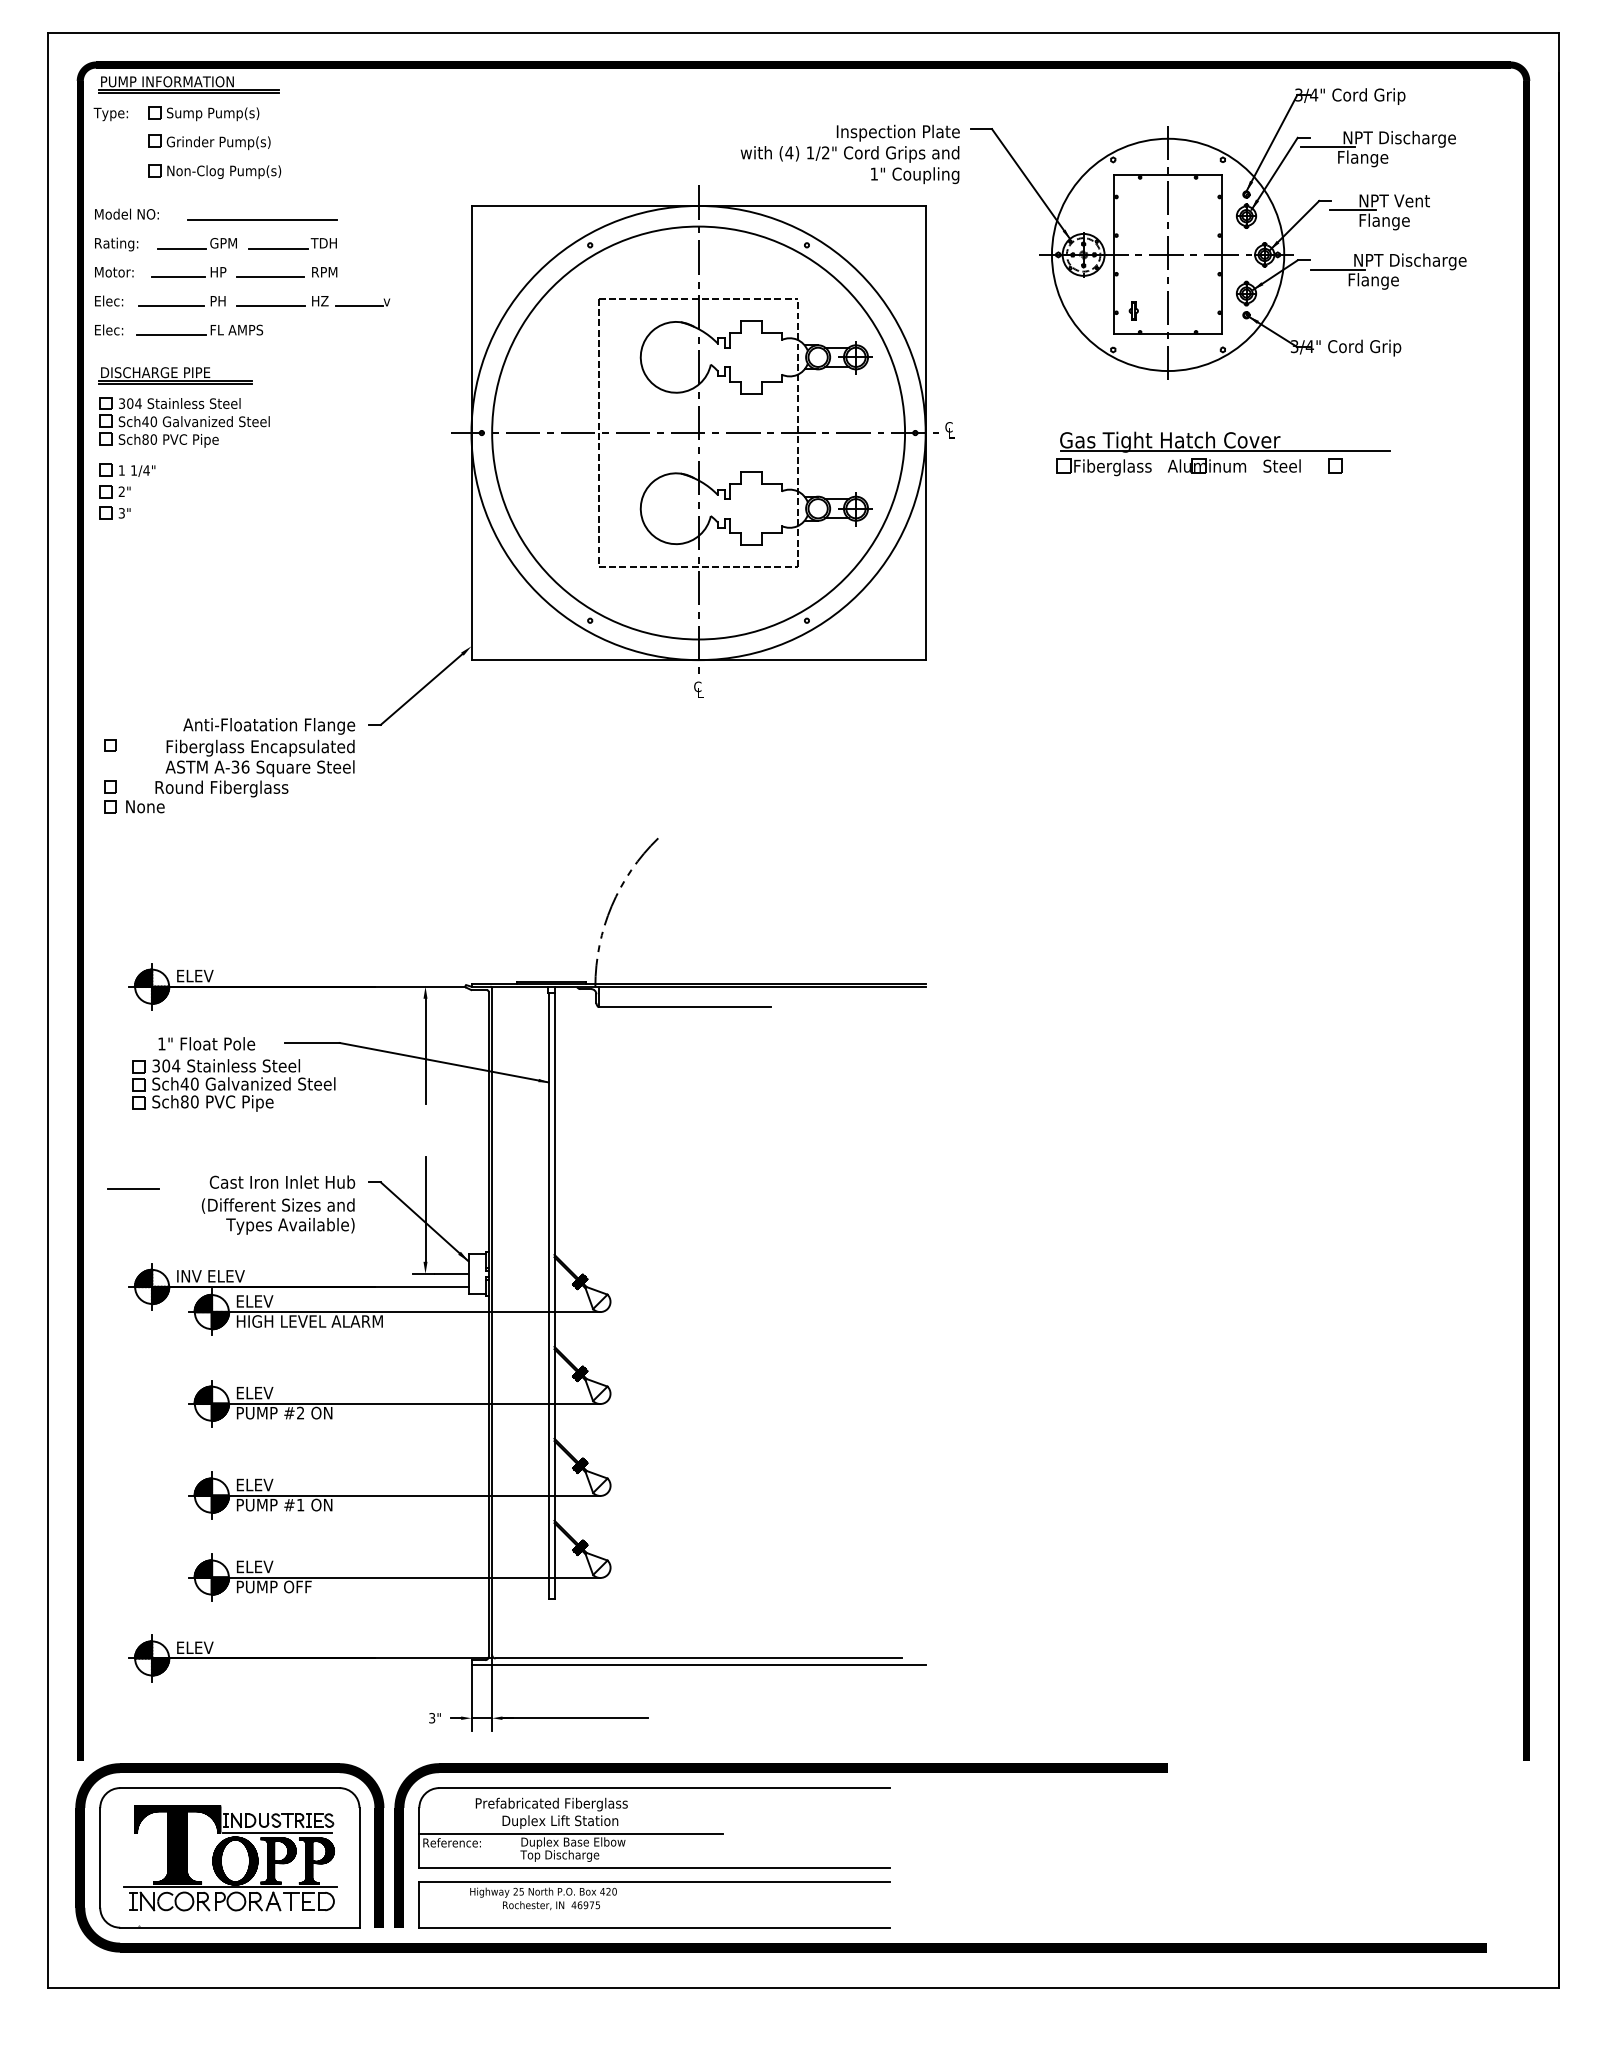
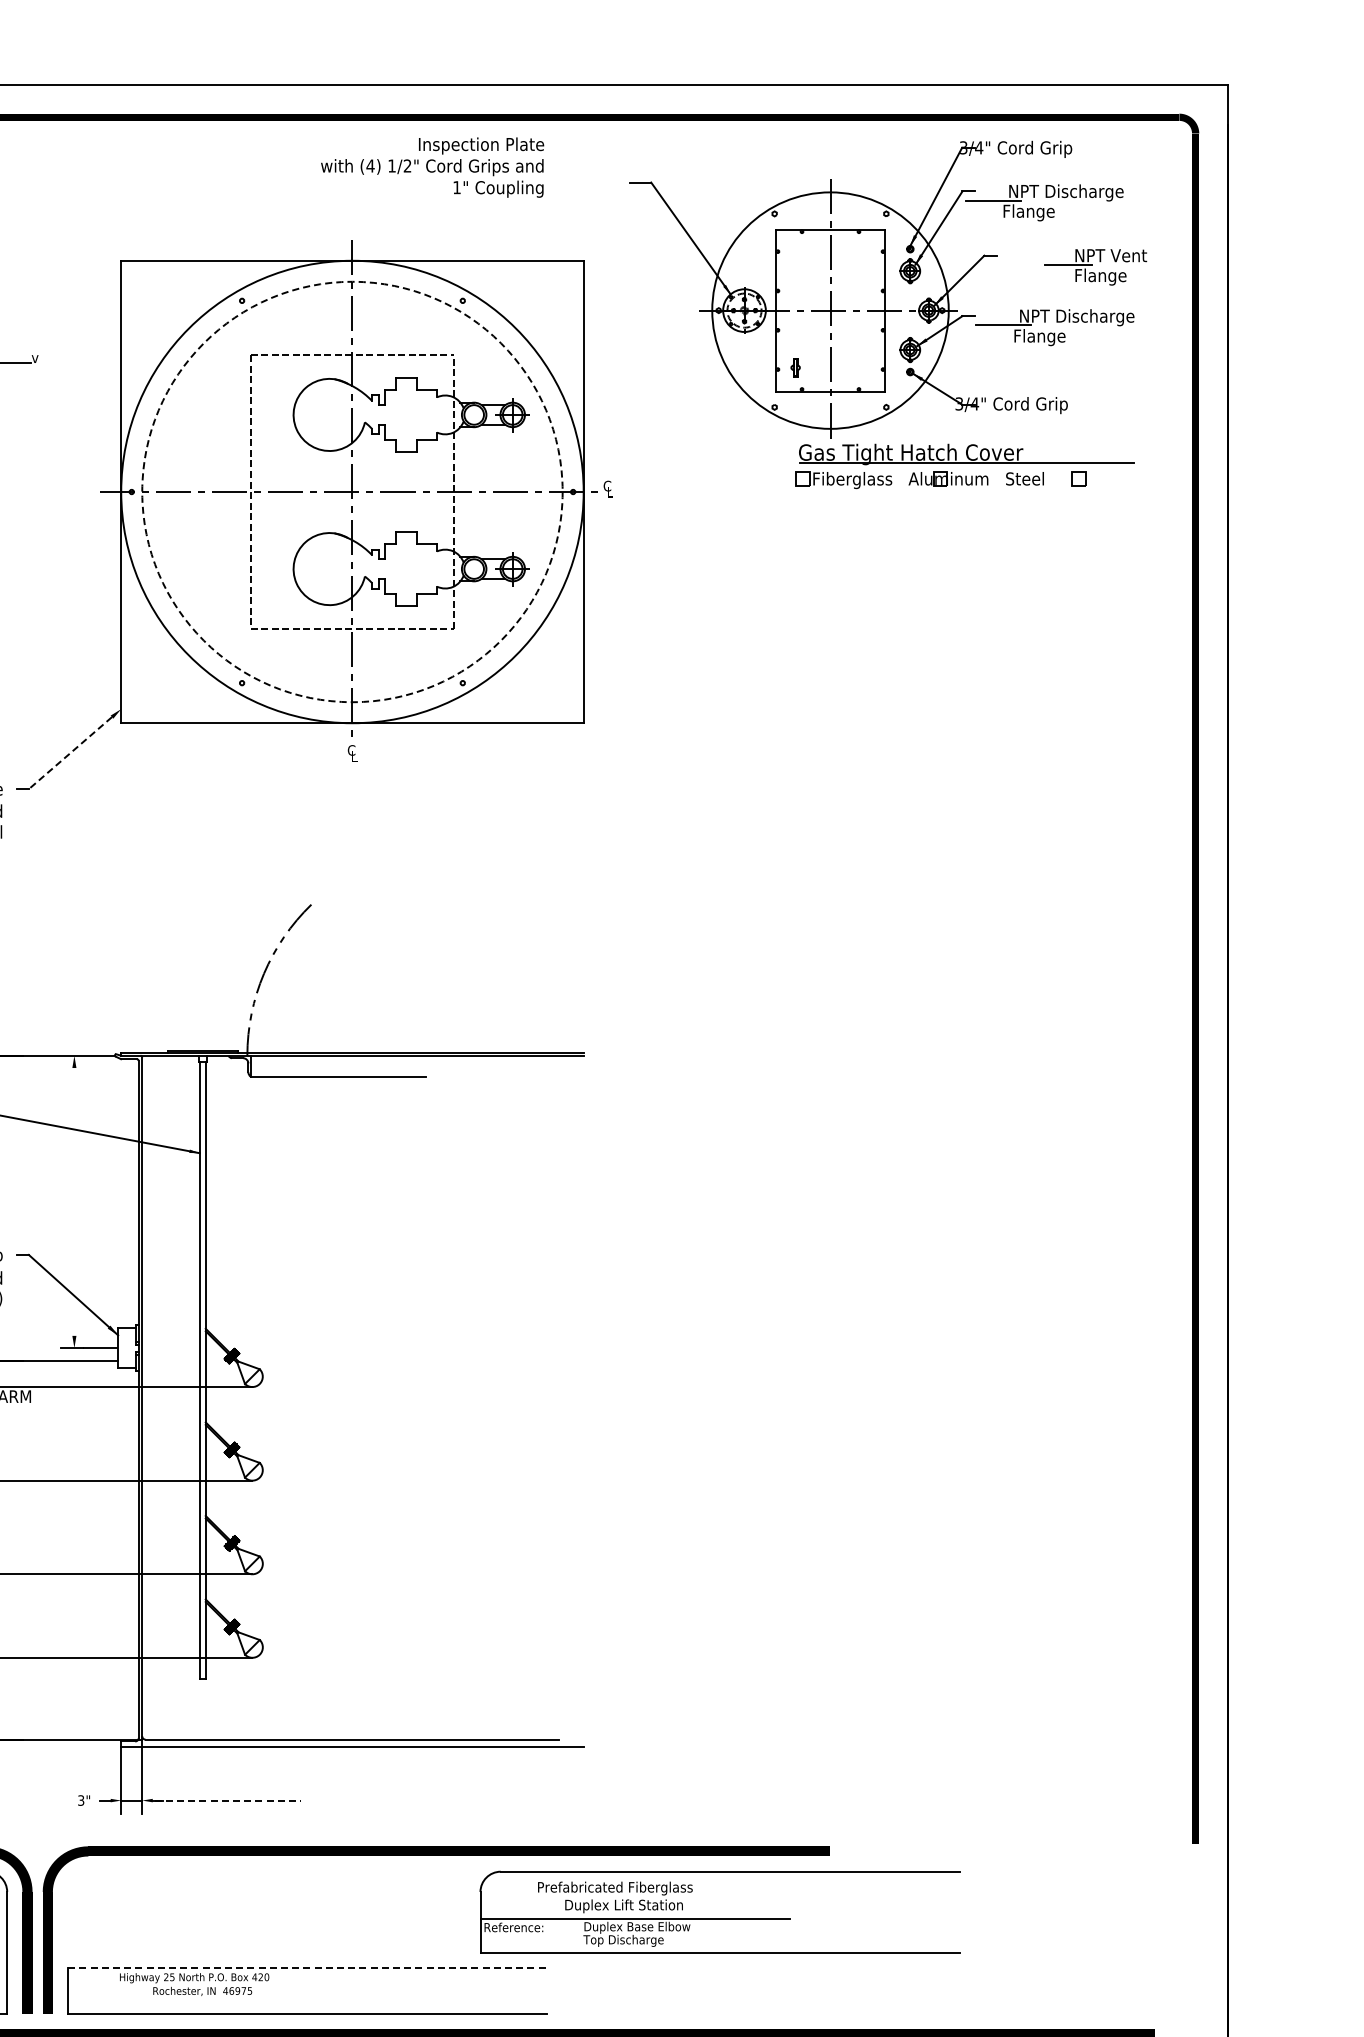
text: (849, 154) -> (431, 167), moved
part: (1379, 212) -> (1095, 267), moved
circle: (698, 432) -> (352, 491), solid -> dashed
part: (1223, 453) -> (965, 466), moved
line: (421, 689) -> (70, 753), solid -> dashed
line: (425, 1050) -> (74, 1120), removed
line: (425, 1209) -> (74, 1282), removed
line: (575, 1718) -> (227, 1800), solid -> dashed
part: (654, 1827) -> (719, 1911), moved
line: (655, 1882) -> (308, 1967), solid -> dashed

